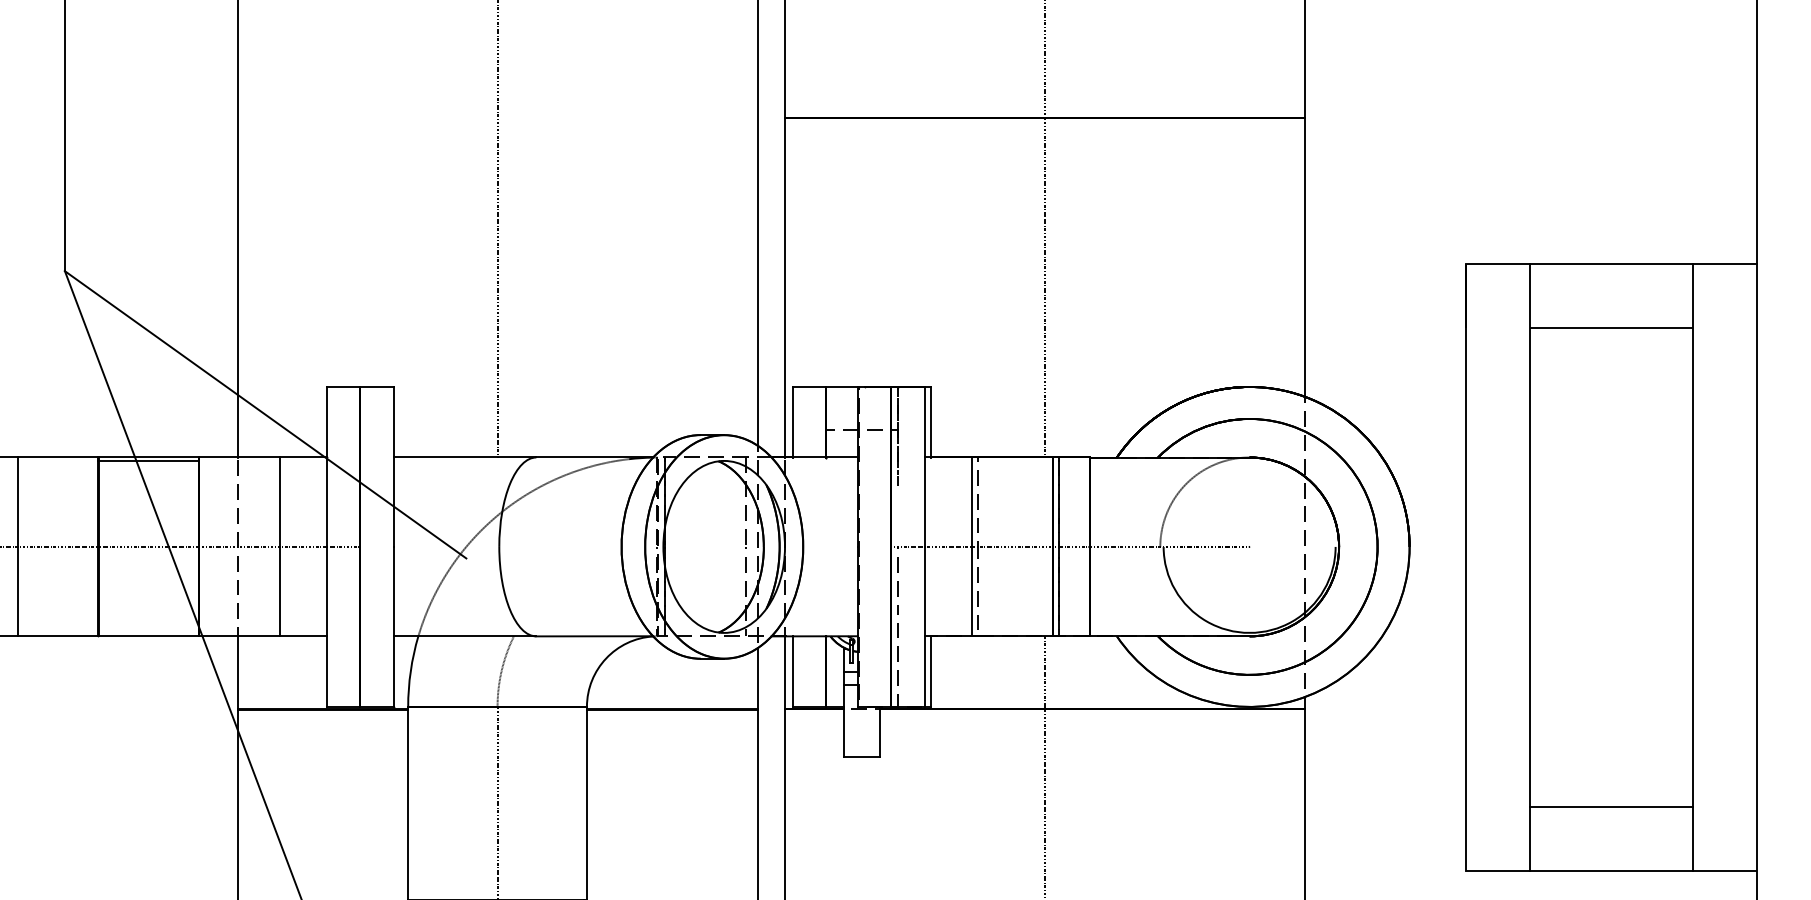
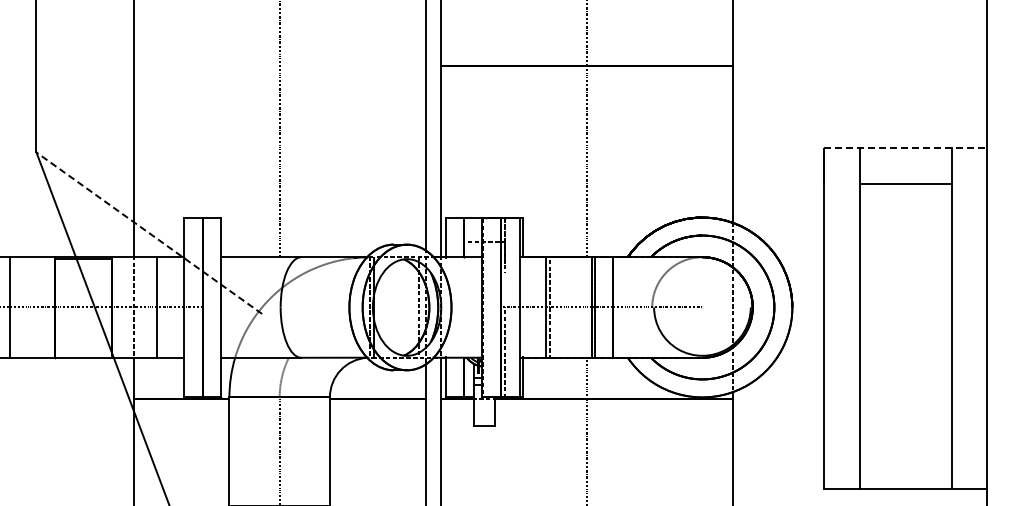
line: (1610, 264) -> (905, 148), solid -> dashed
line: (265, 415) -> (149, 233), solid -> dashed
line: (1610, 806) -> (905, 453), removed

